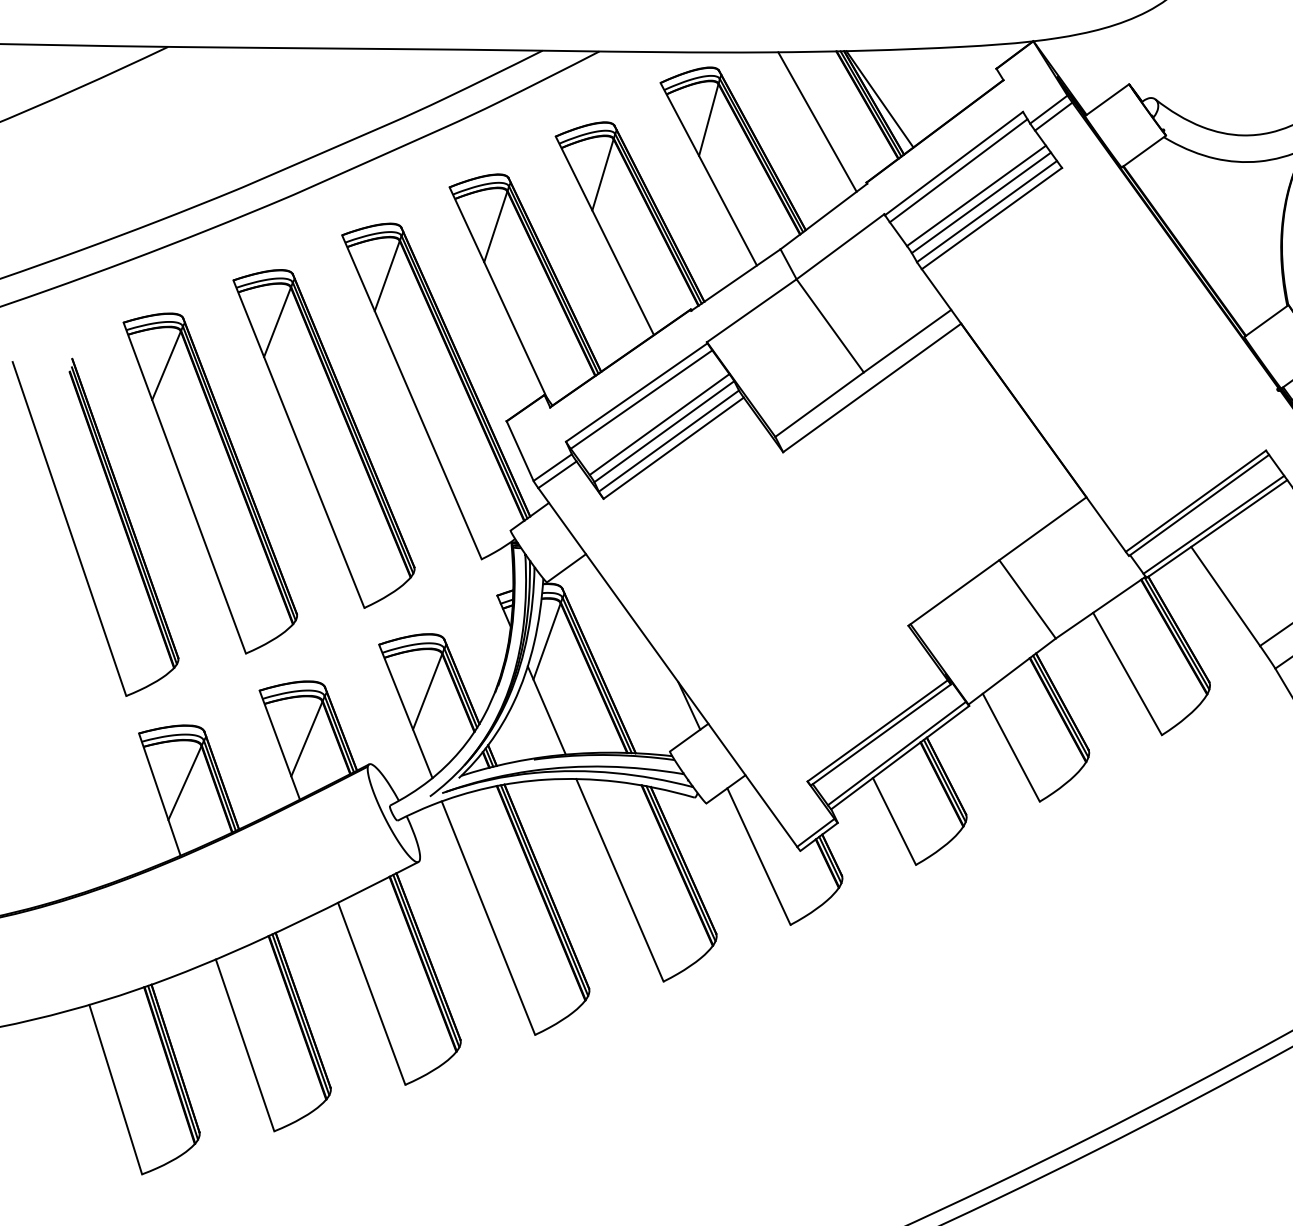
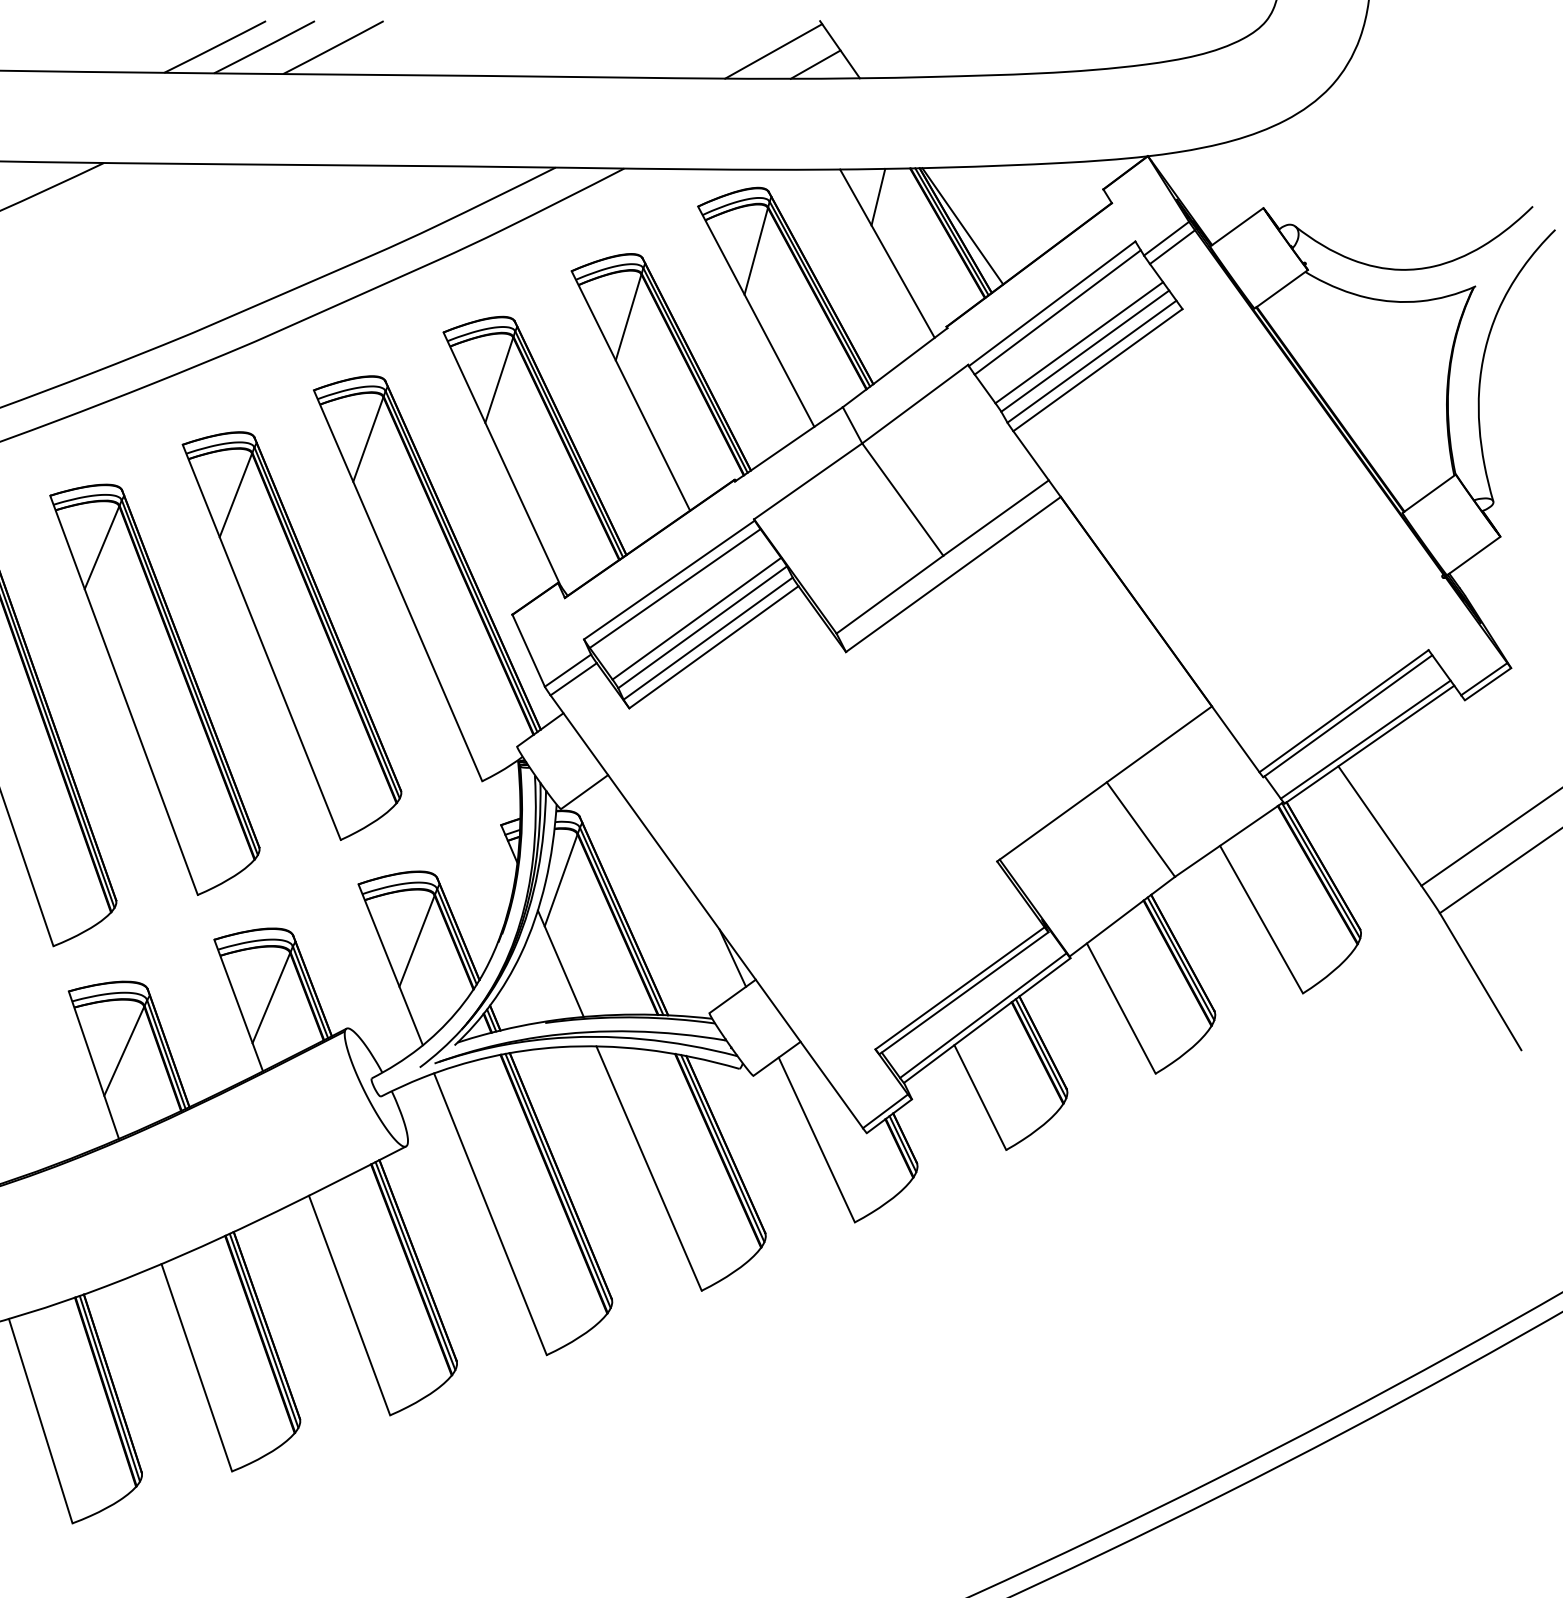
line: (810, 74) -> (878, 196), added

